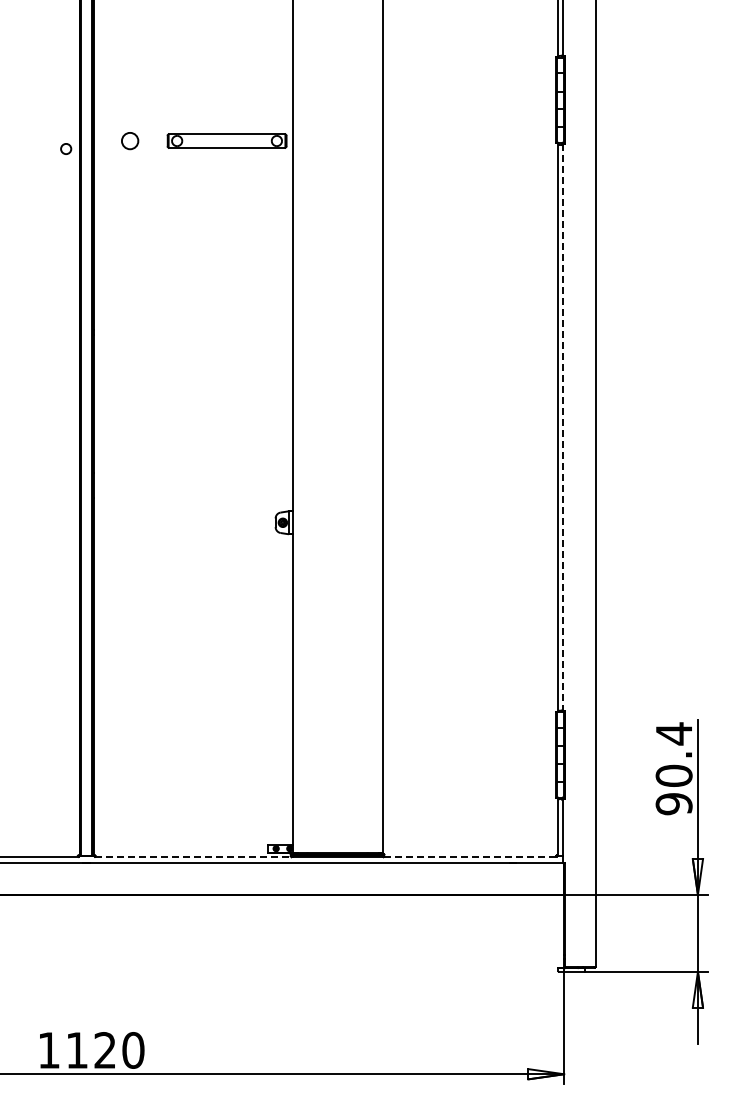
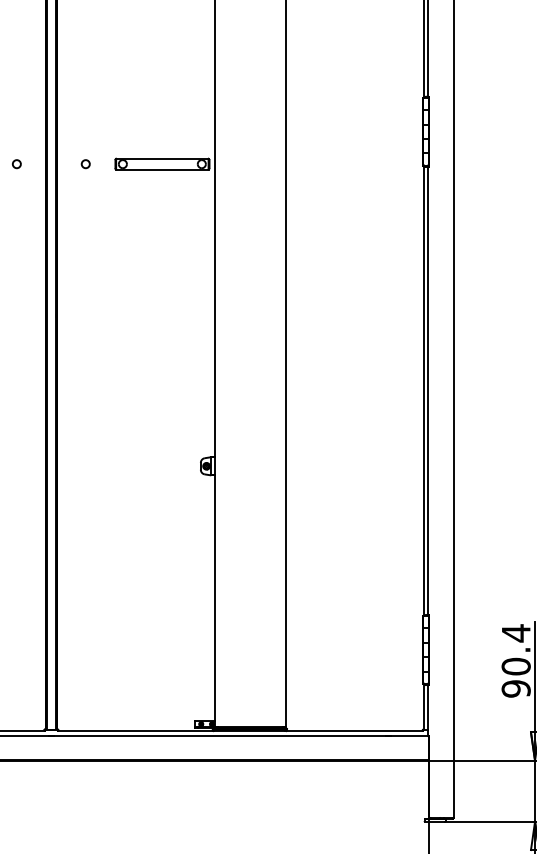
circle: (130, 140) -> (85, 163), size x0.62
circle: (66, 148) -> (17, 163), moved
line: (562, 428) -> (427, 391), dashed -> solid
line: (193, 857) -> (135, 731), dashed -> solid
line: (470, 857) -> (355, 731), dashed -> solid

